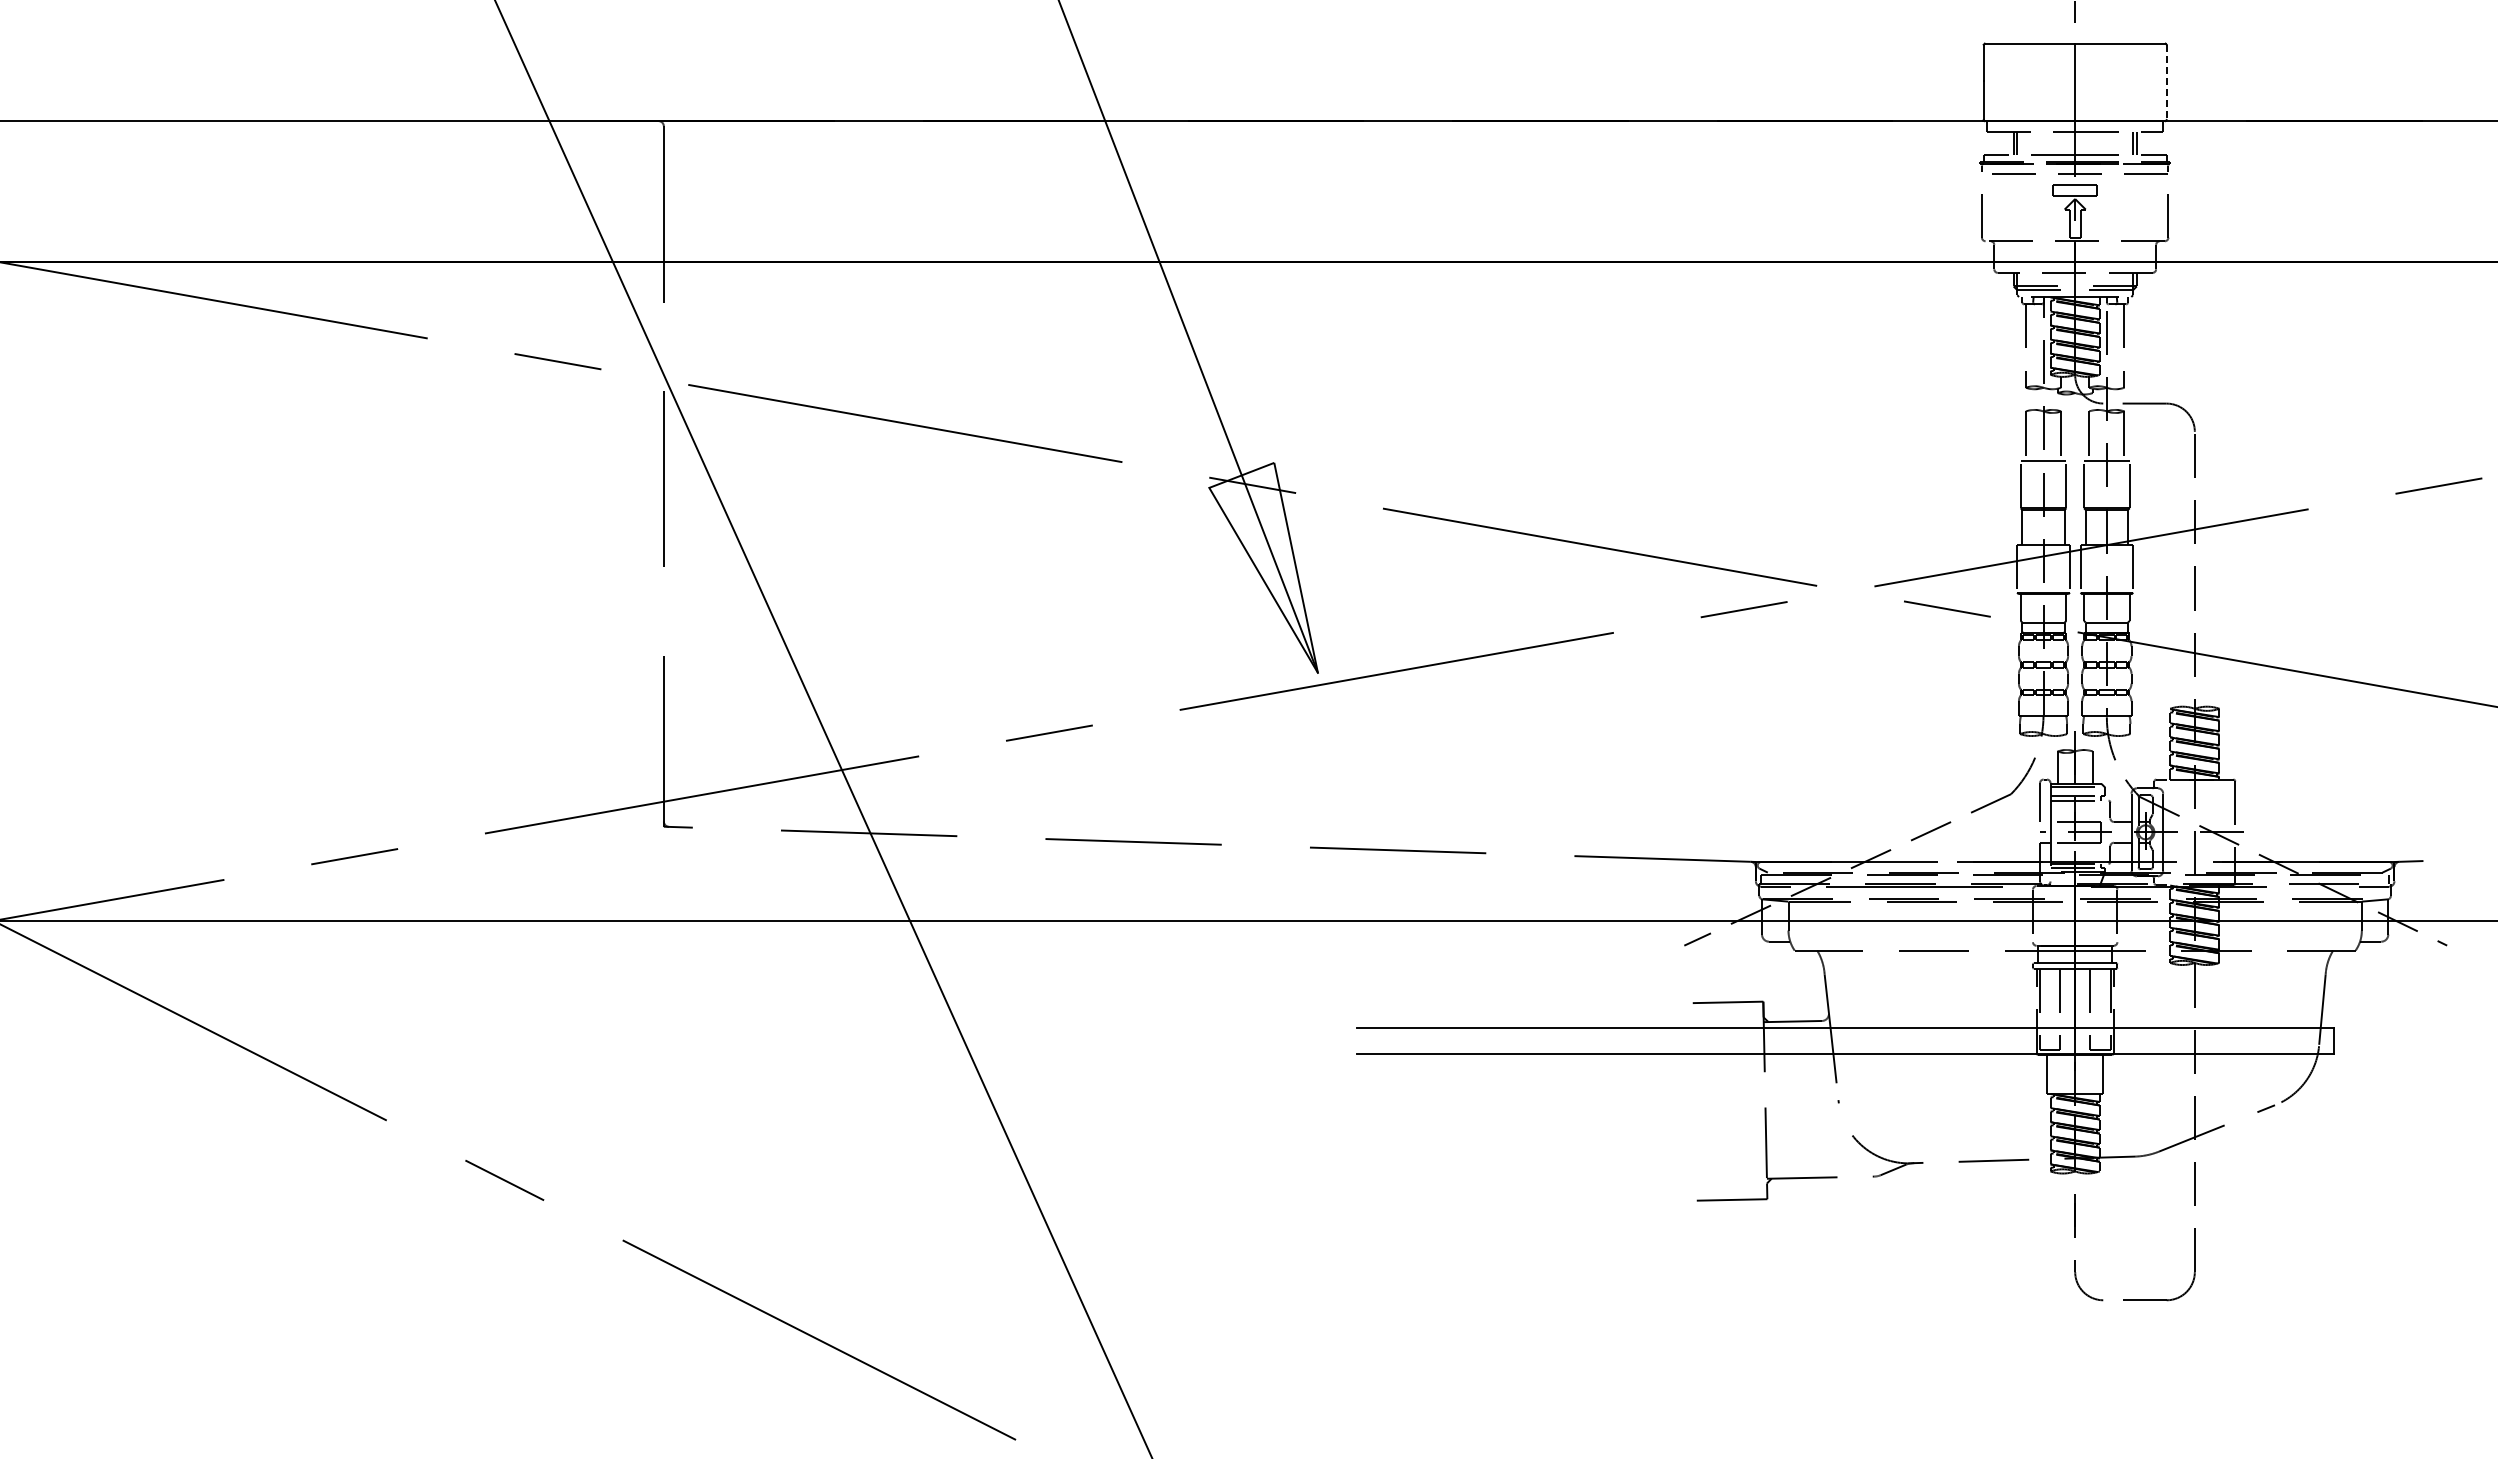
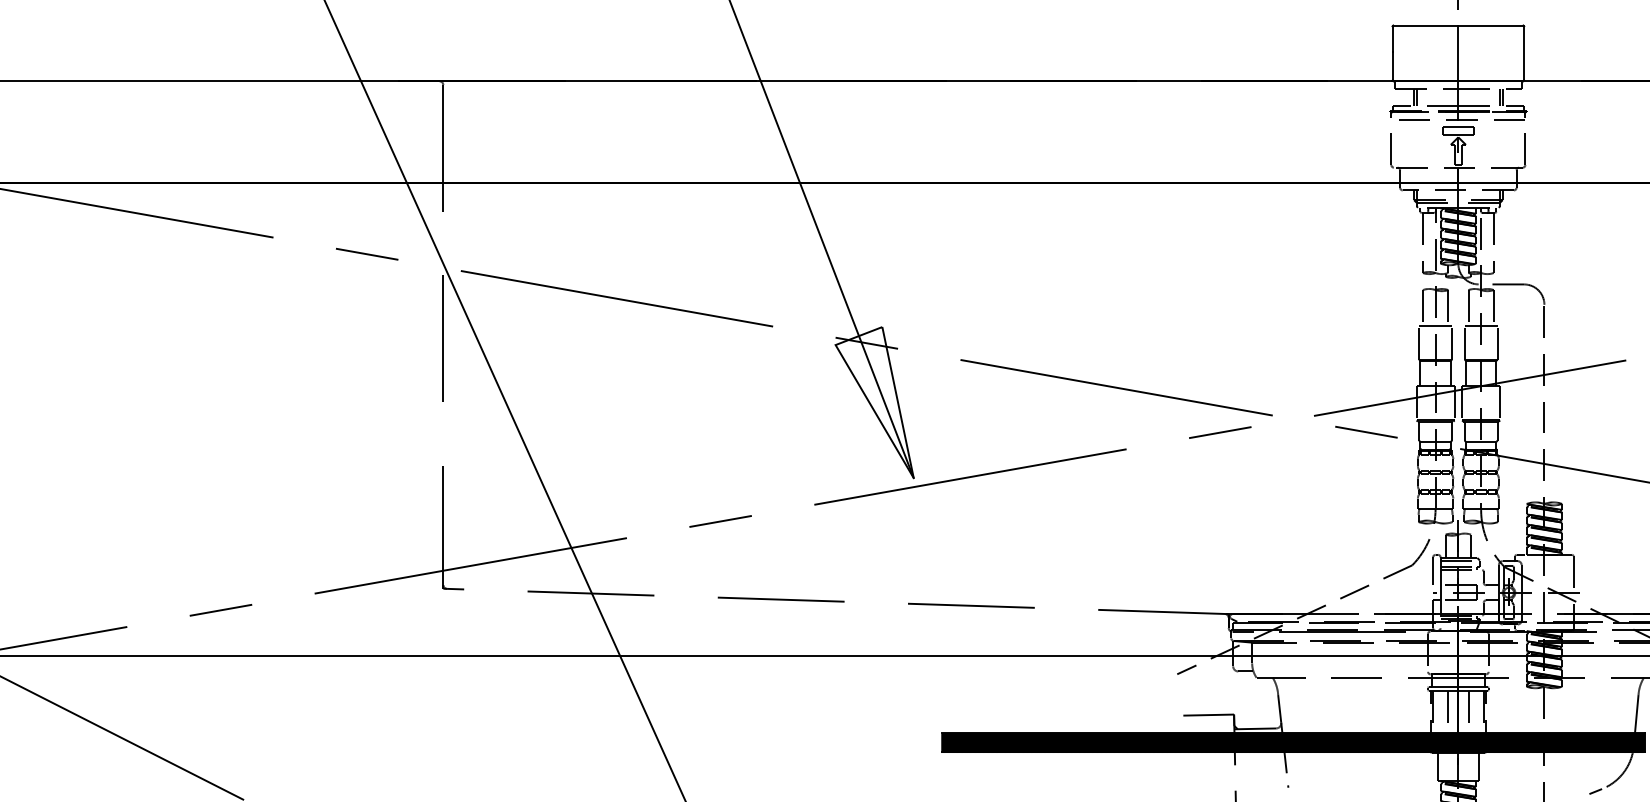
line: (2166, 82) -> (1524, 53), dashed -> solid
hatch: (1845, 1040) -> (1293, 742), added

